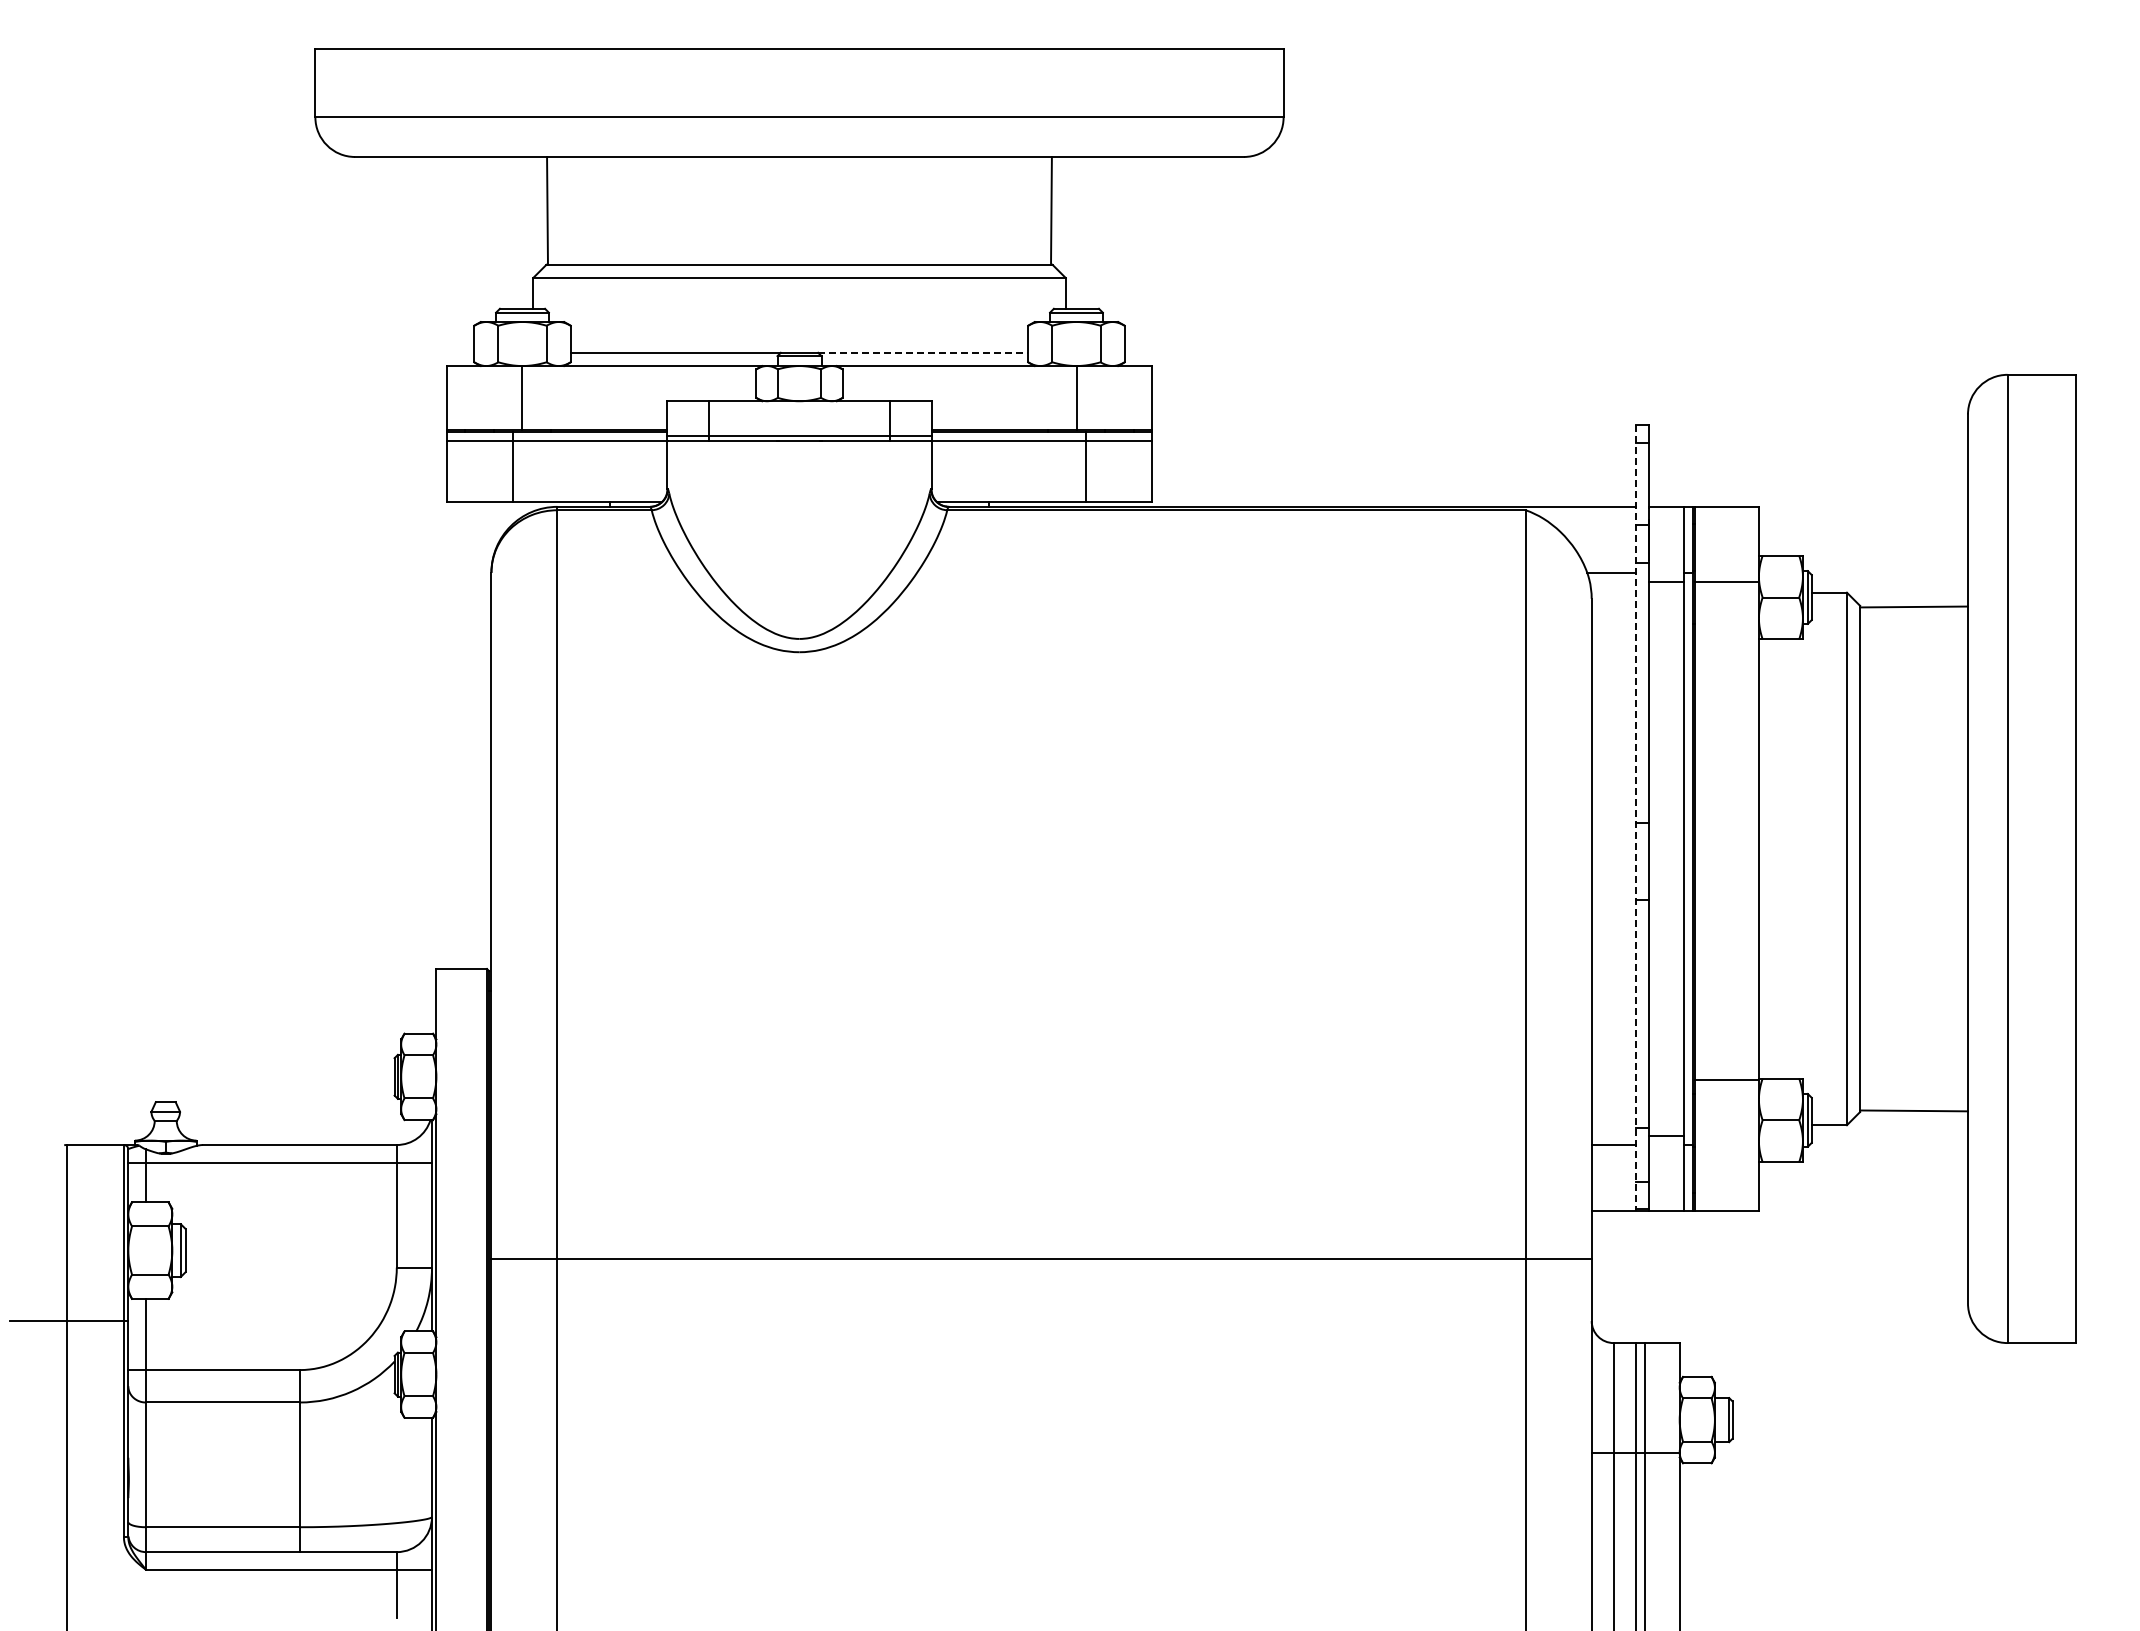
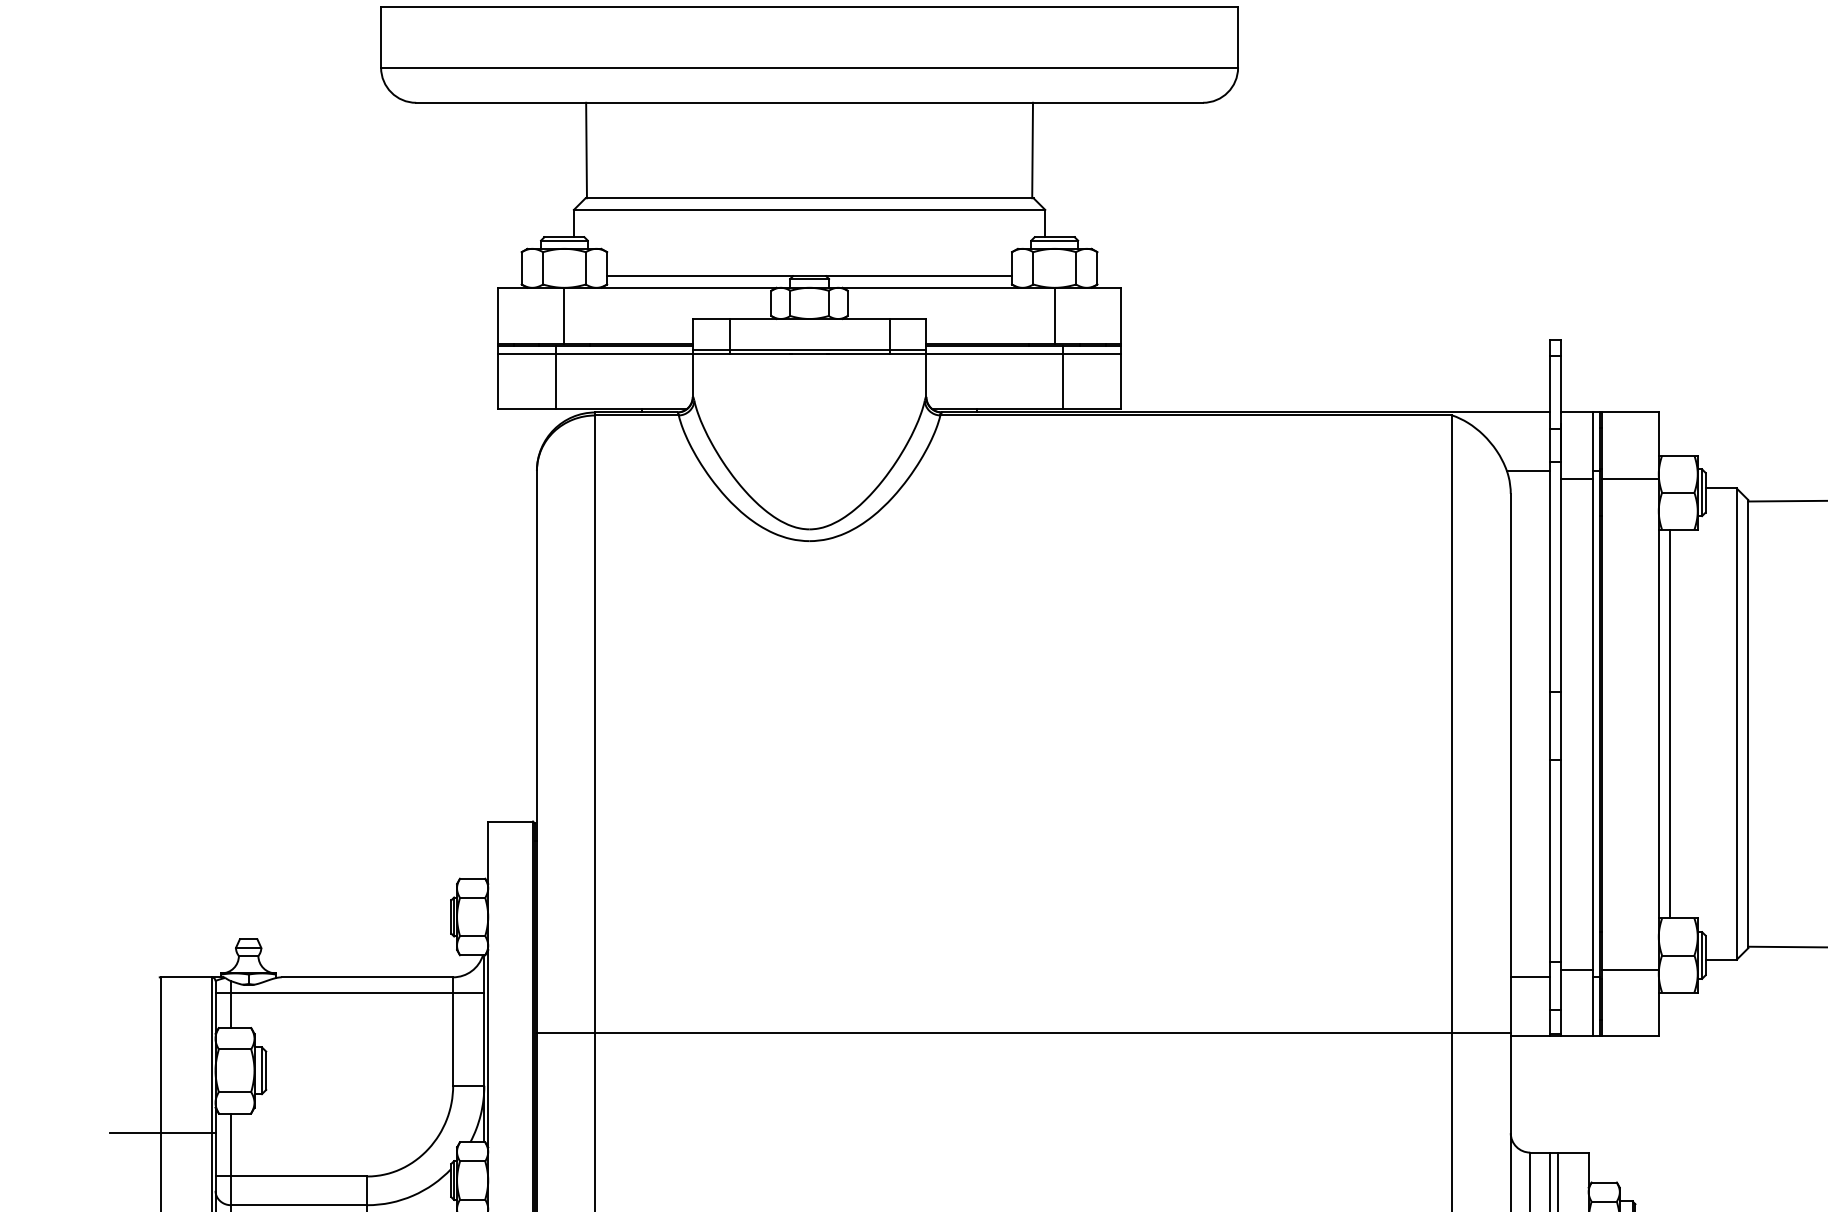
line: (923, 352) -> (919, 275), dashed -> solid
line: (1635, 818) -> (1549, 688), dashed -> solid
line: (1772, 858) -> (1670, 723), added
line: (1726, 1080) -> (1630, 969), moved
line: (1041, 1258) -> (1023, 1032), moved

